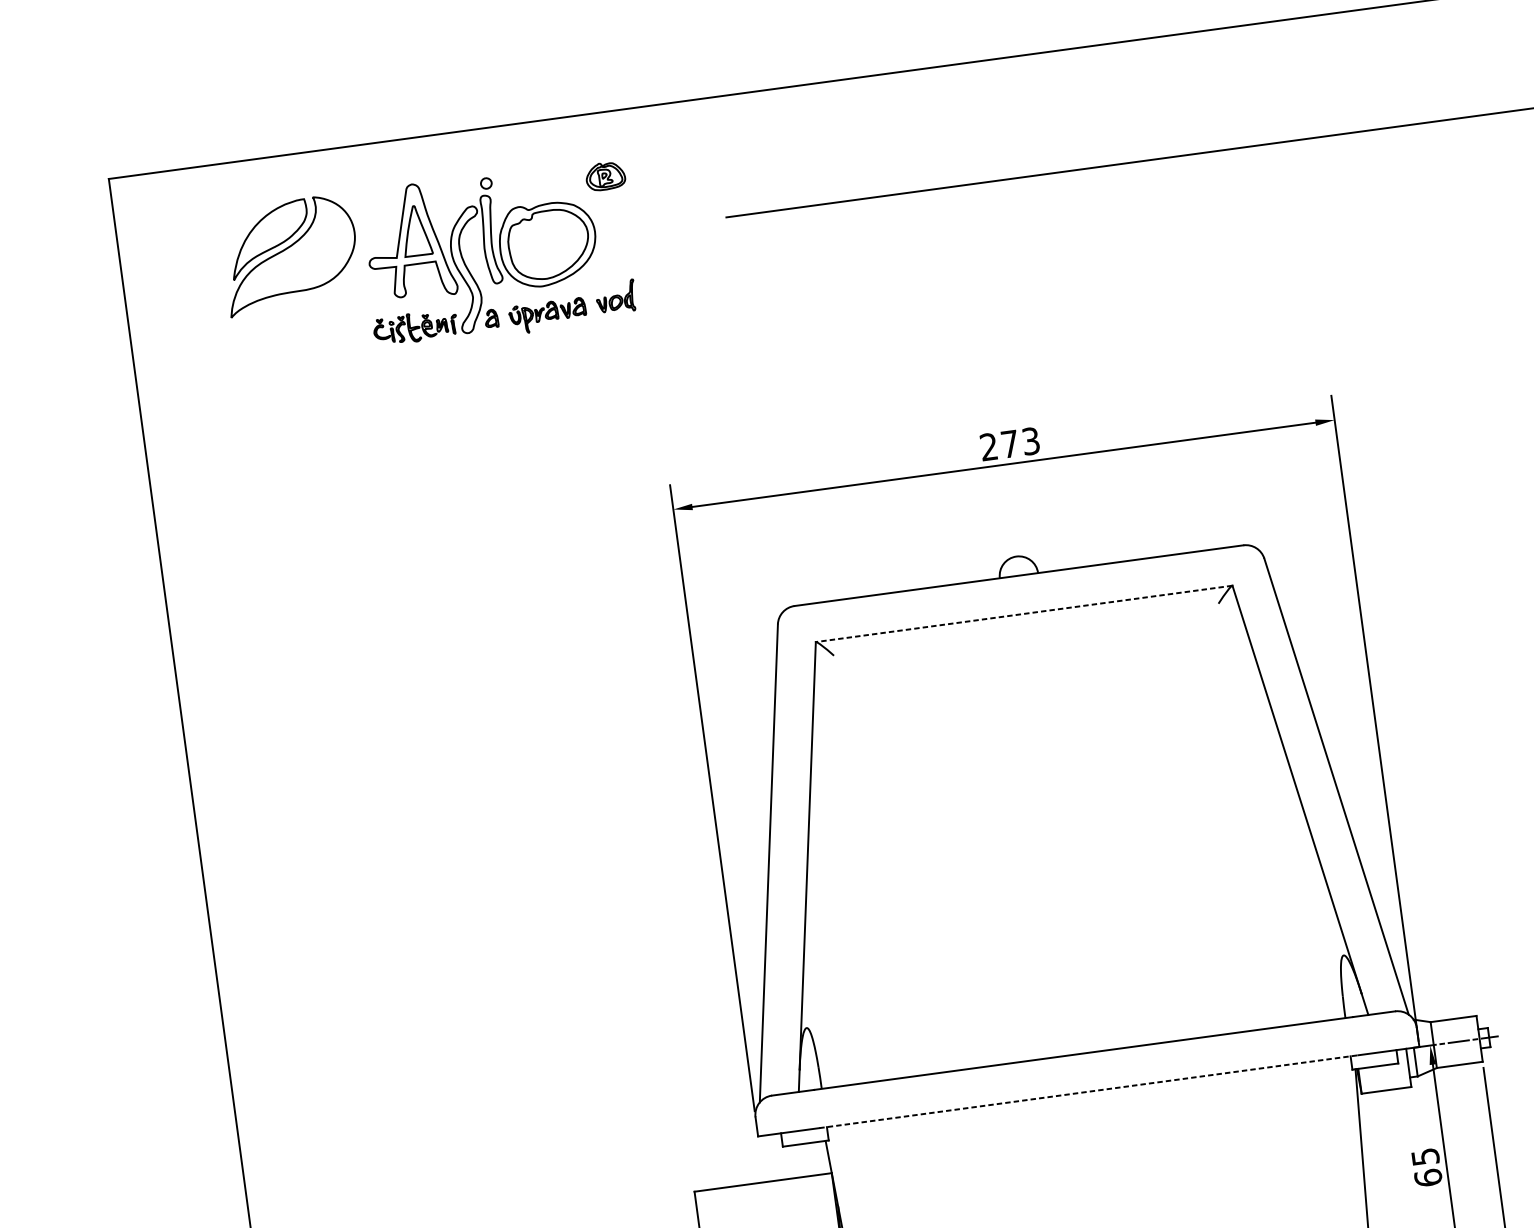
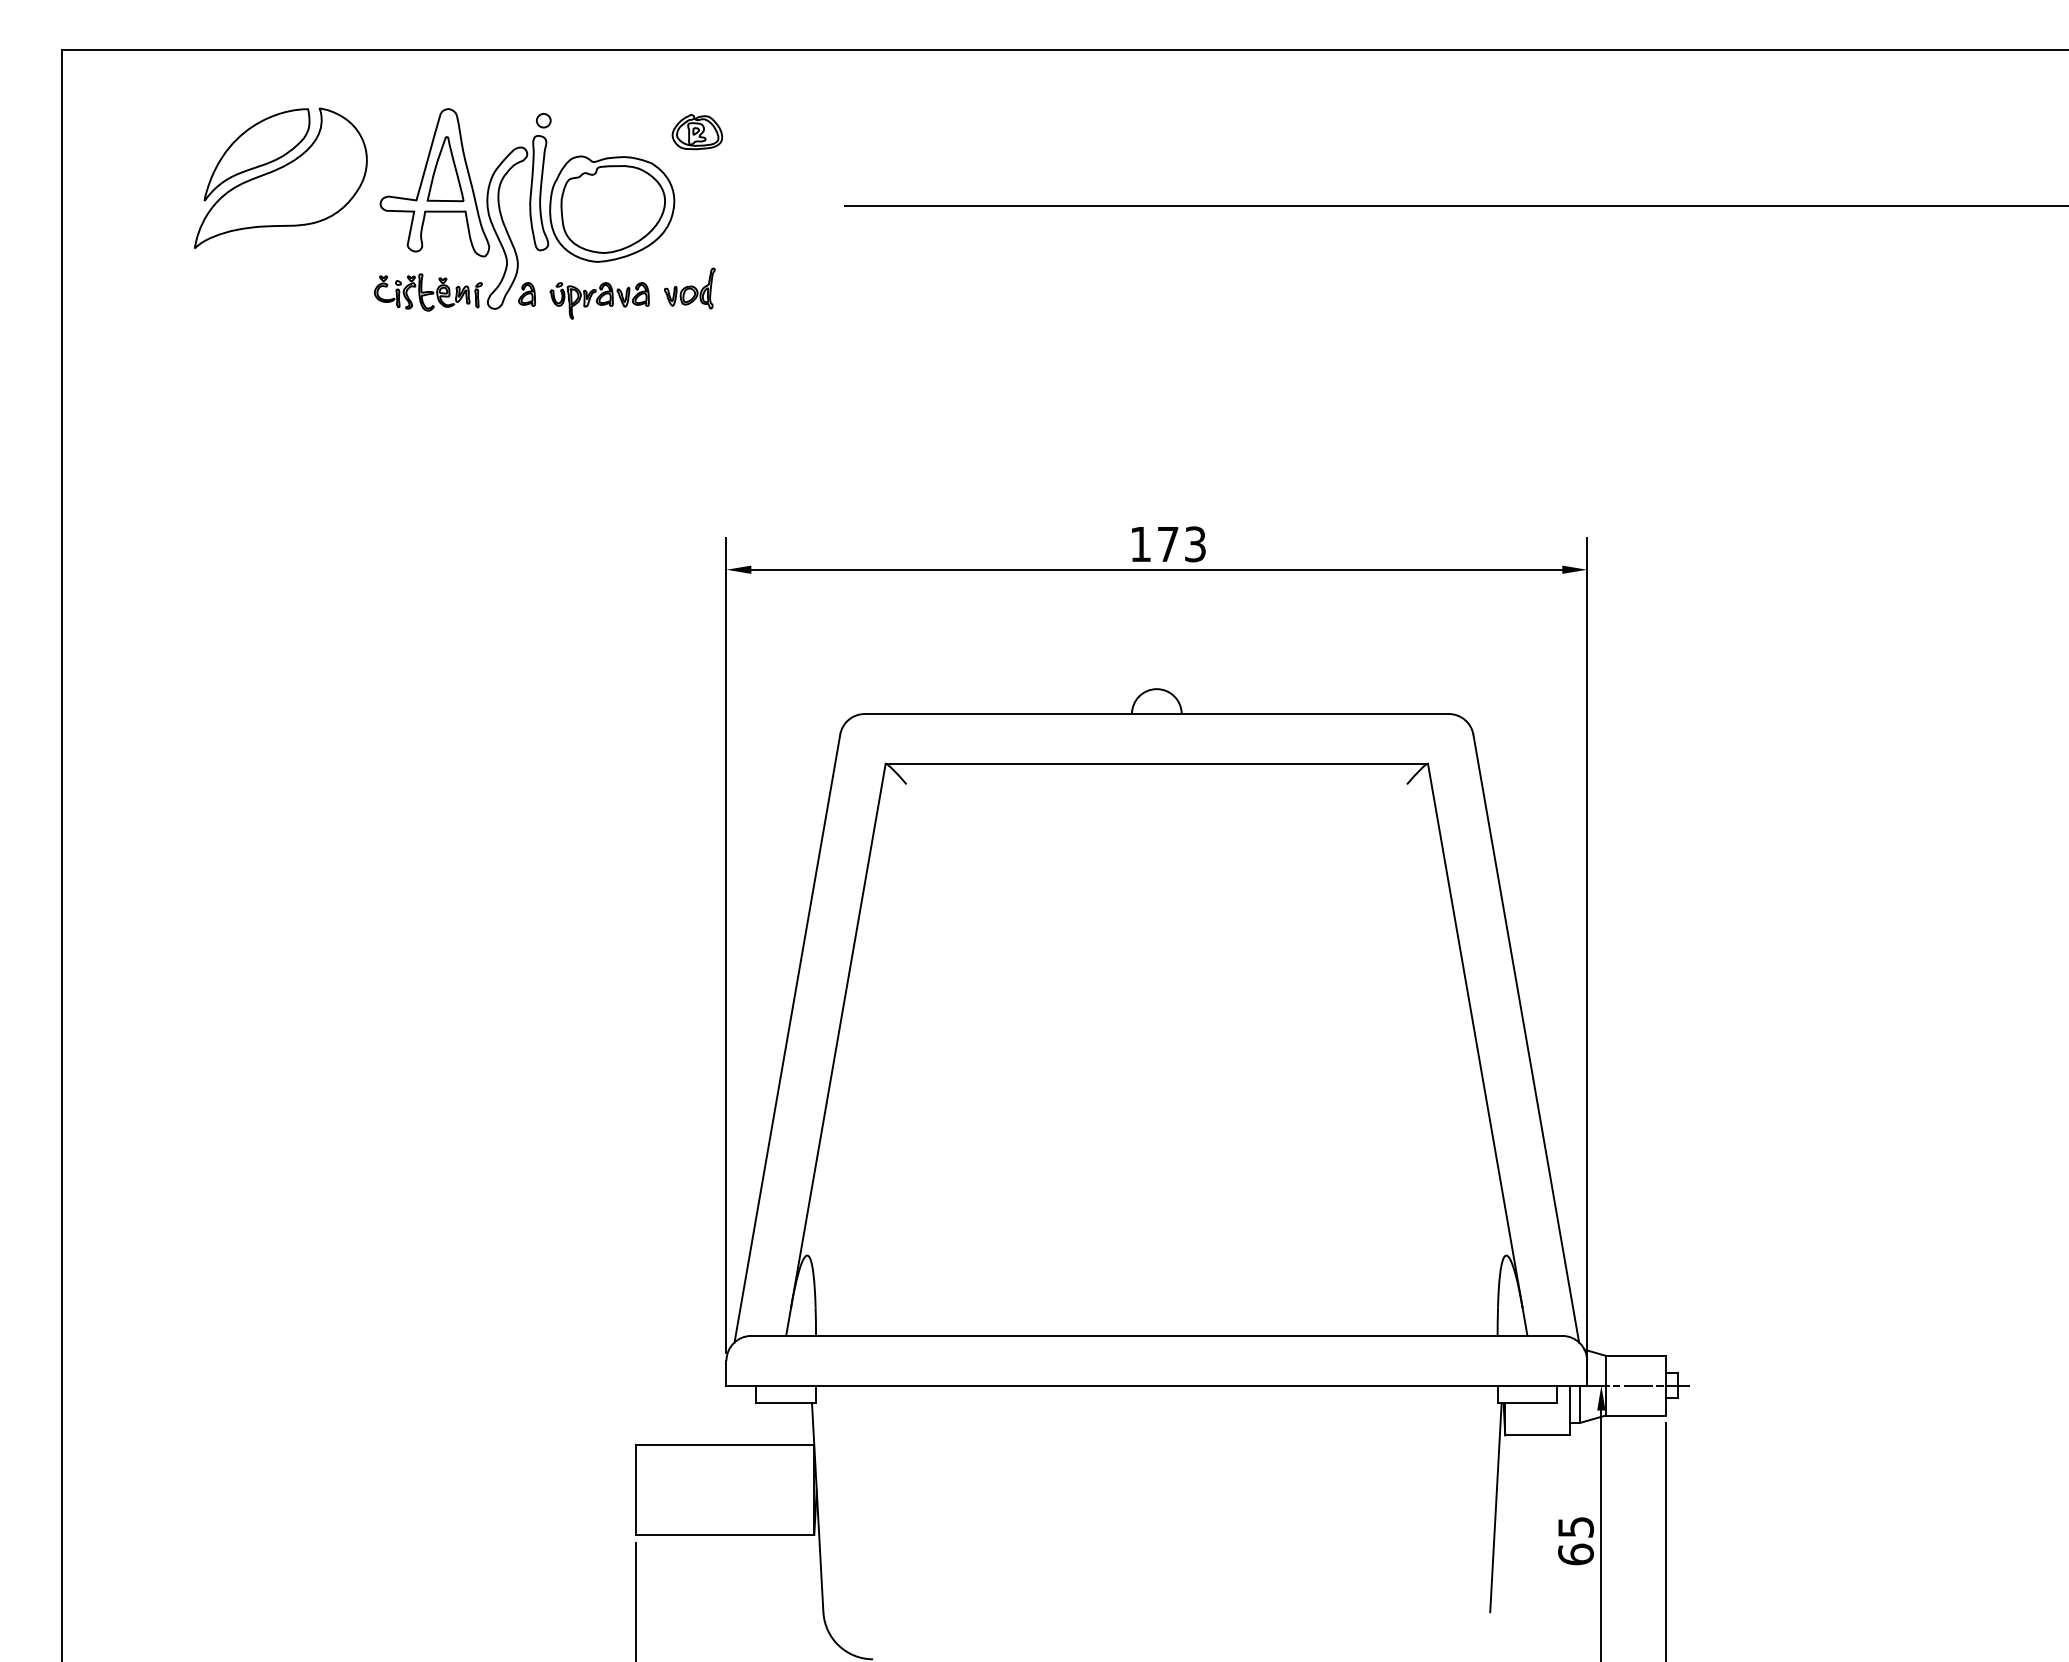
text: (988, 446) -> (1140, 543), 273 -> 173
line: (1023, 613) -> (1156, 763), dashed -> solid
line: (1088, 1091) -> (1156, 1385), dashed -> solid

